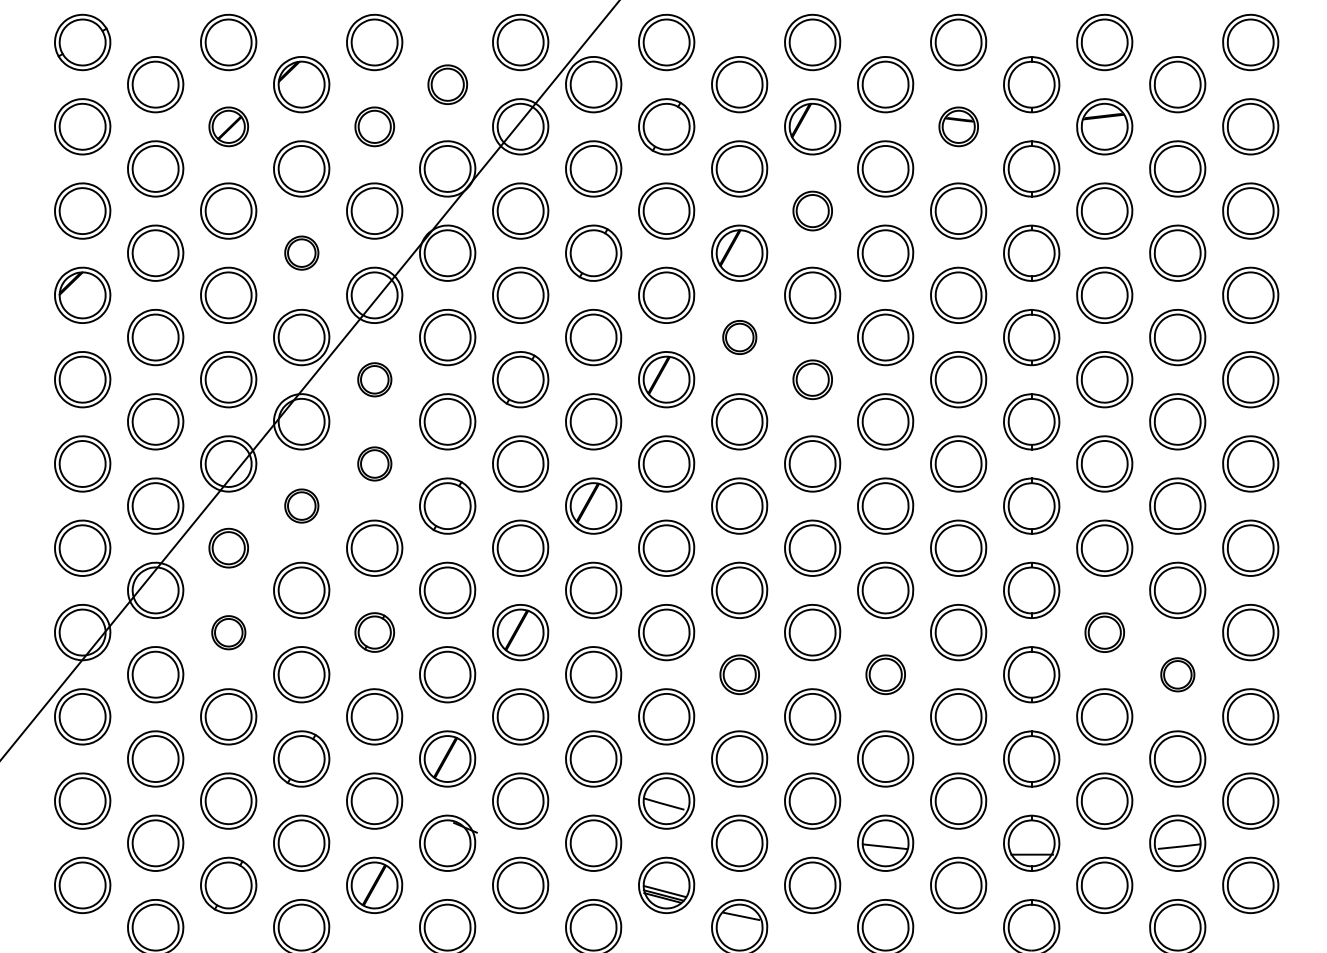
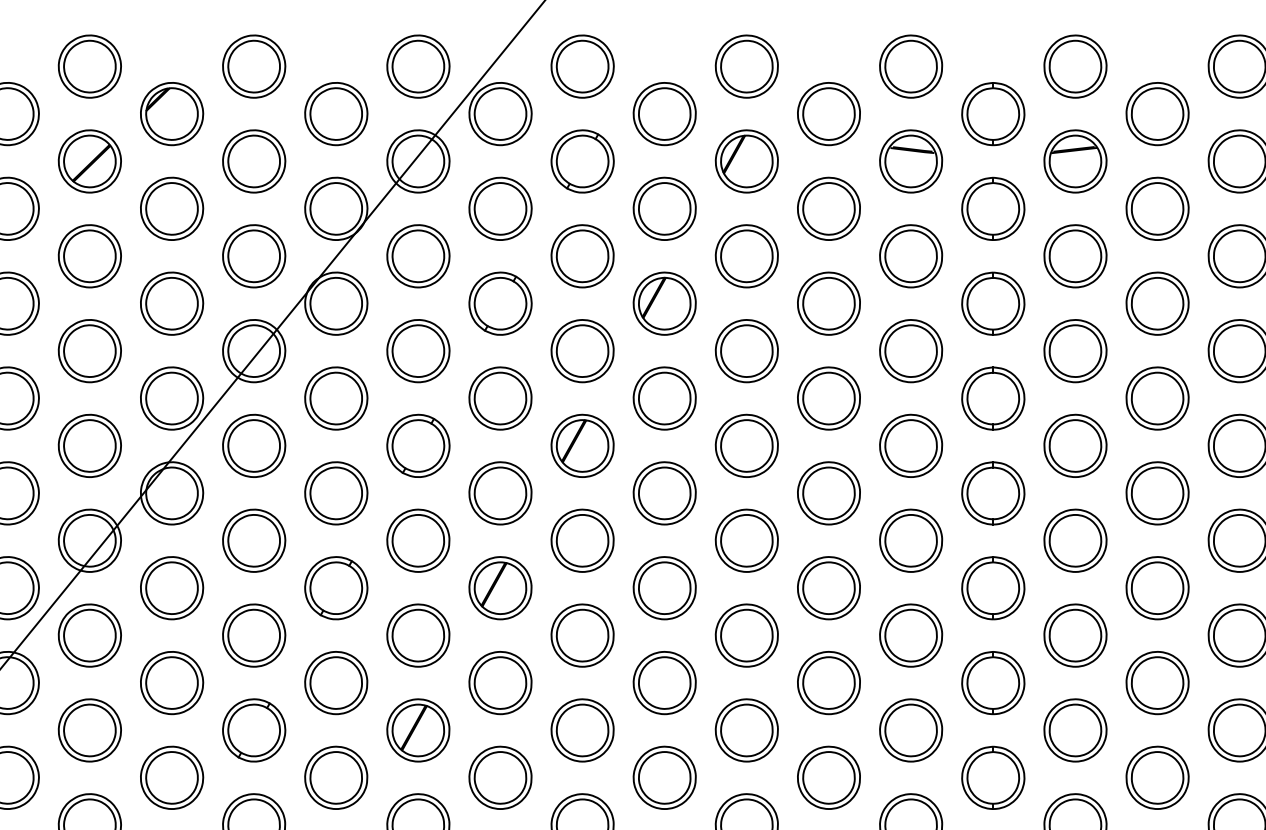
part: (447, 84) -> (336, 113), size x1.43
part: (228, 126) -> (89, 161), size x1.43
part: (374, 126) -> (253, 161), size x1.43
part: (958, 126) -> (910, 161), size x1.43
part: (812, 210) -> (746, 255), size x1.43
part: (301, 252) -> (171, 302), size x1.67
part: (739, 337) -> (664, 398), size x1.67
part: (374, 379) -> (253, 445), size x1.67
part: (812, 379) -> (746, 445), size x1.43
part: (374, 463) -> (253, 540), size x1.67
part: (301, 505) -> (171, 587), size x1.67
part: (228, 547) -> (89, 634), size x1.43
part: (228, 632) -> (89, 730), size x1.67
part: (374, 632) -> (253, 730), size x1.43
part: (1104, 632) -> (1075, 730), size x1.43
part: (739, 674) -> (664, 777), size x1.43
part: (885, 674) -> (828, 777), size x1.43
part: (1177, 674) -> (1157, 777), size x1.67

